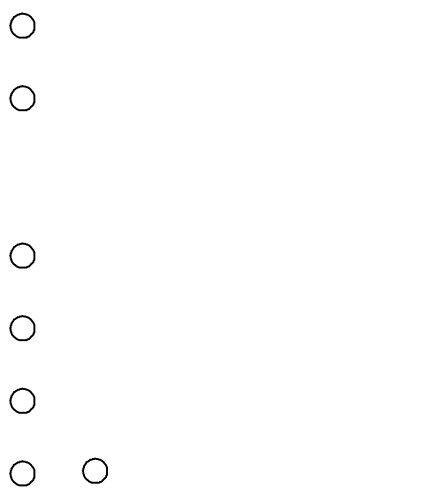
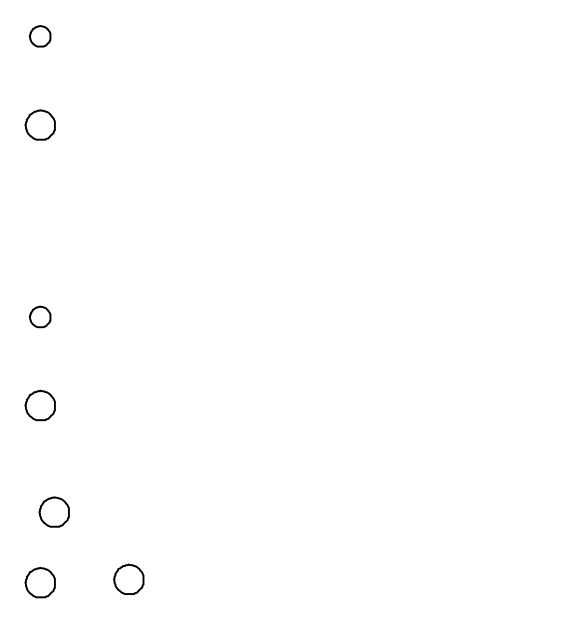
part: (21, 24) -> (39, 35), size x0.7
part: (21, 255) -> (39, 316), size x0.7
part: (21, 400) -> (53, 511), moved

